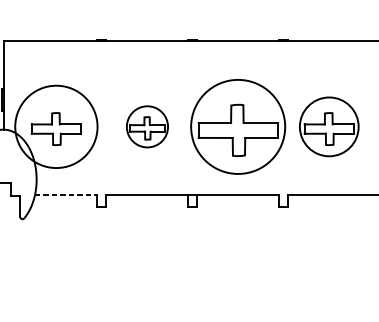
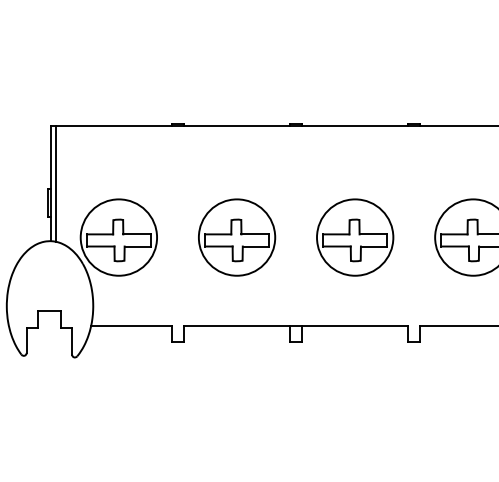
line: (7, 85) -> (55, 183), added
circle: (56, 126) -> (118, 237), size x0.71
part: (147, 126) -> (237, 237), size x1.43
part: (238, 126) -> (355, 237), size x0.62
line: (66, 195) -> (131, 326), dashed -> solid

